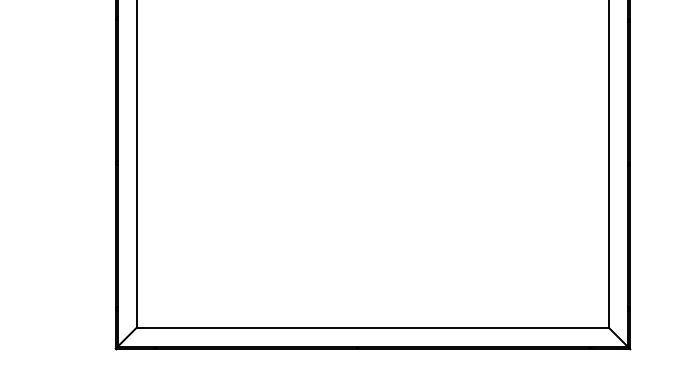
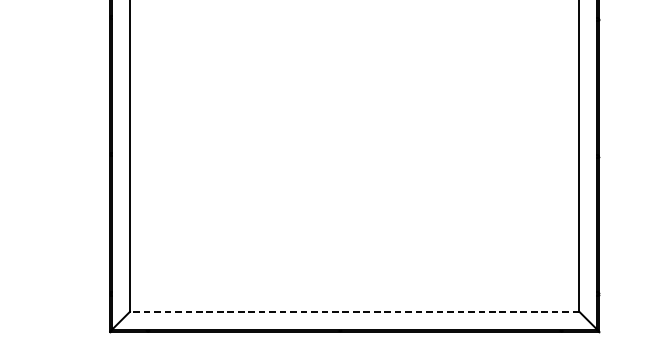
line: (372, 327) -> (354, 311), solid -> dashed

